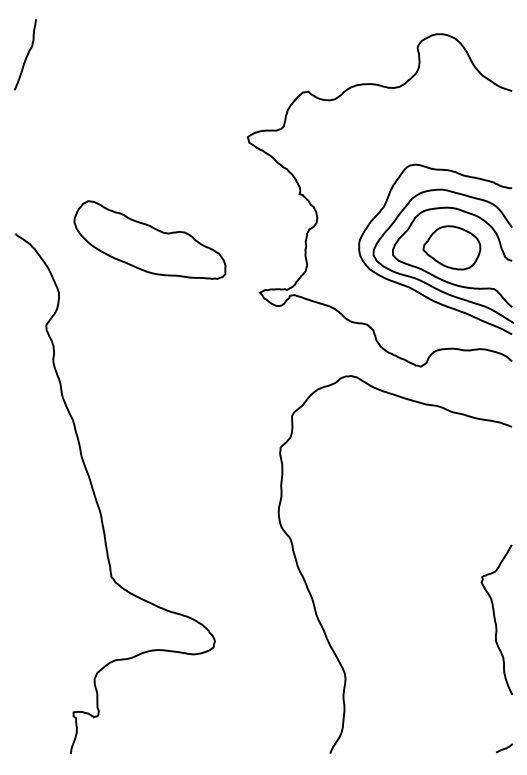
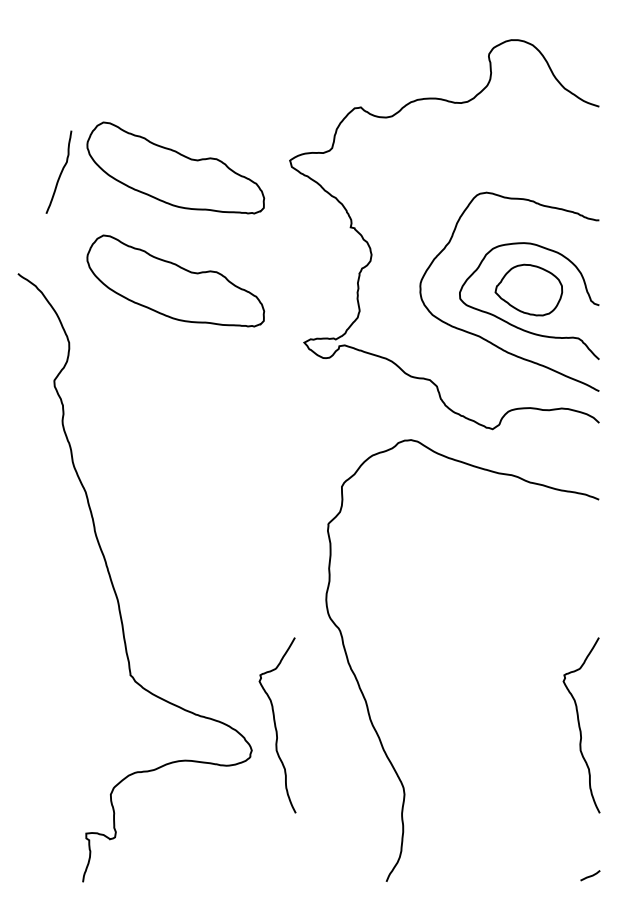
curve: (26, 55) -> (60, 172), moved
part: (149, 143) -> (175, 167), added
curve: (429, 284) -> (502, 332), removed
curve: (236, 619) -> (276, 725), added

